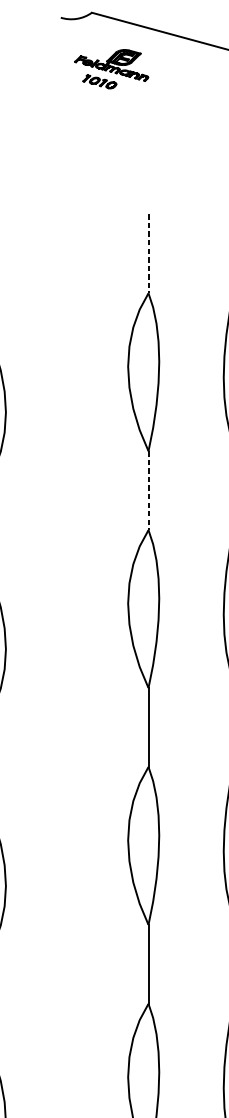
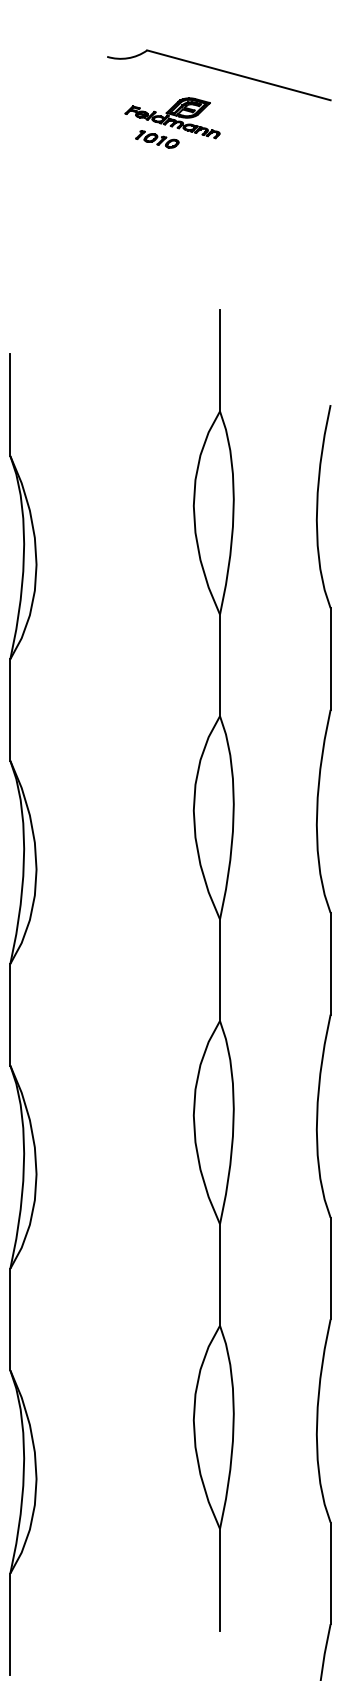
line: (148, 253) -> (220, 360), dashed -> solid
line: (148, 490) -> (220, 665), dashed -> solid

